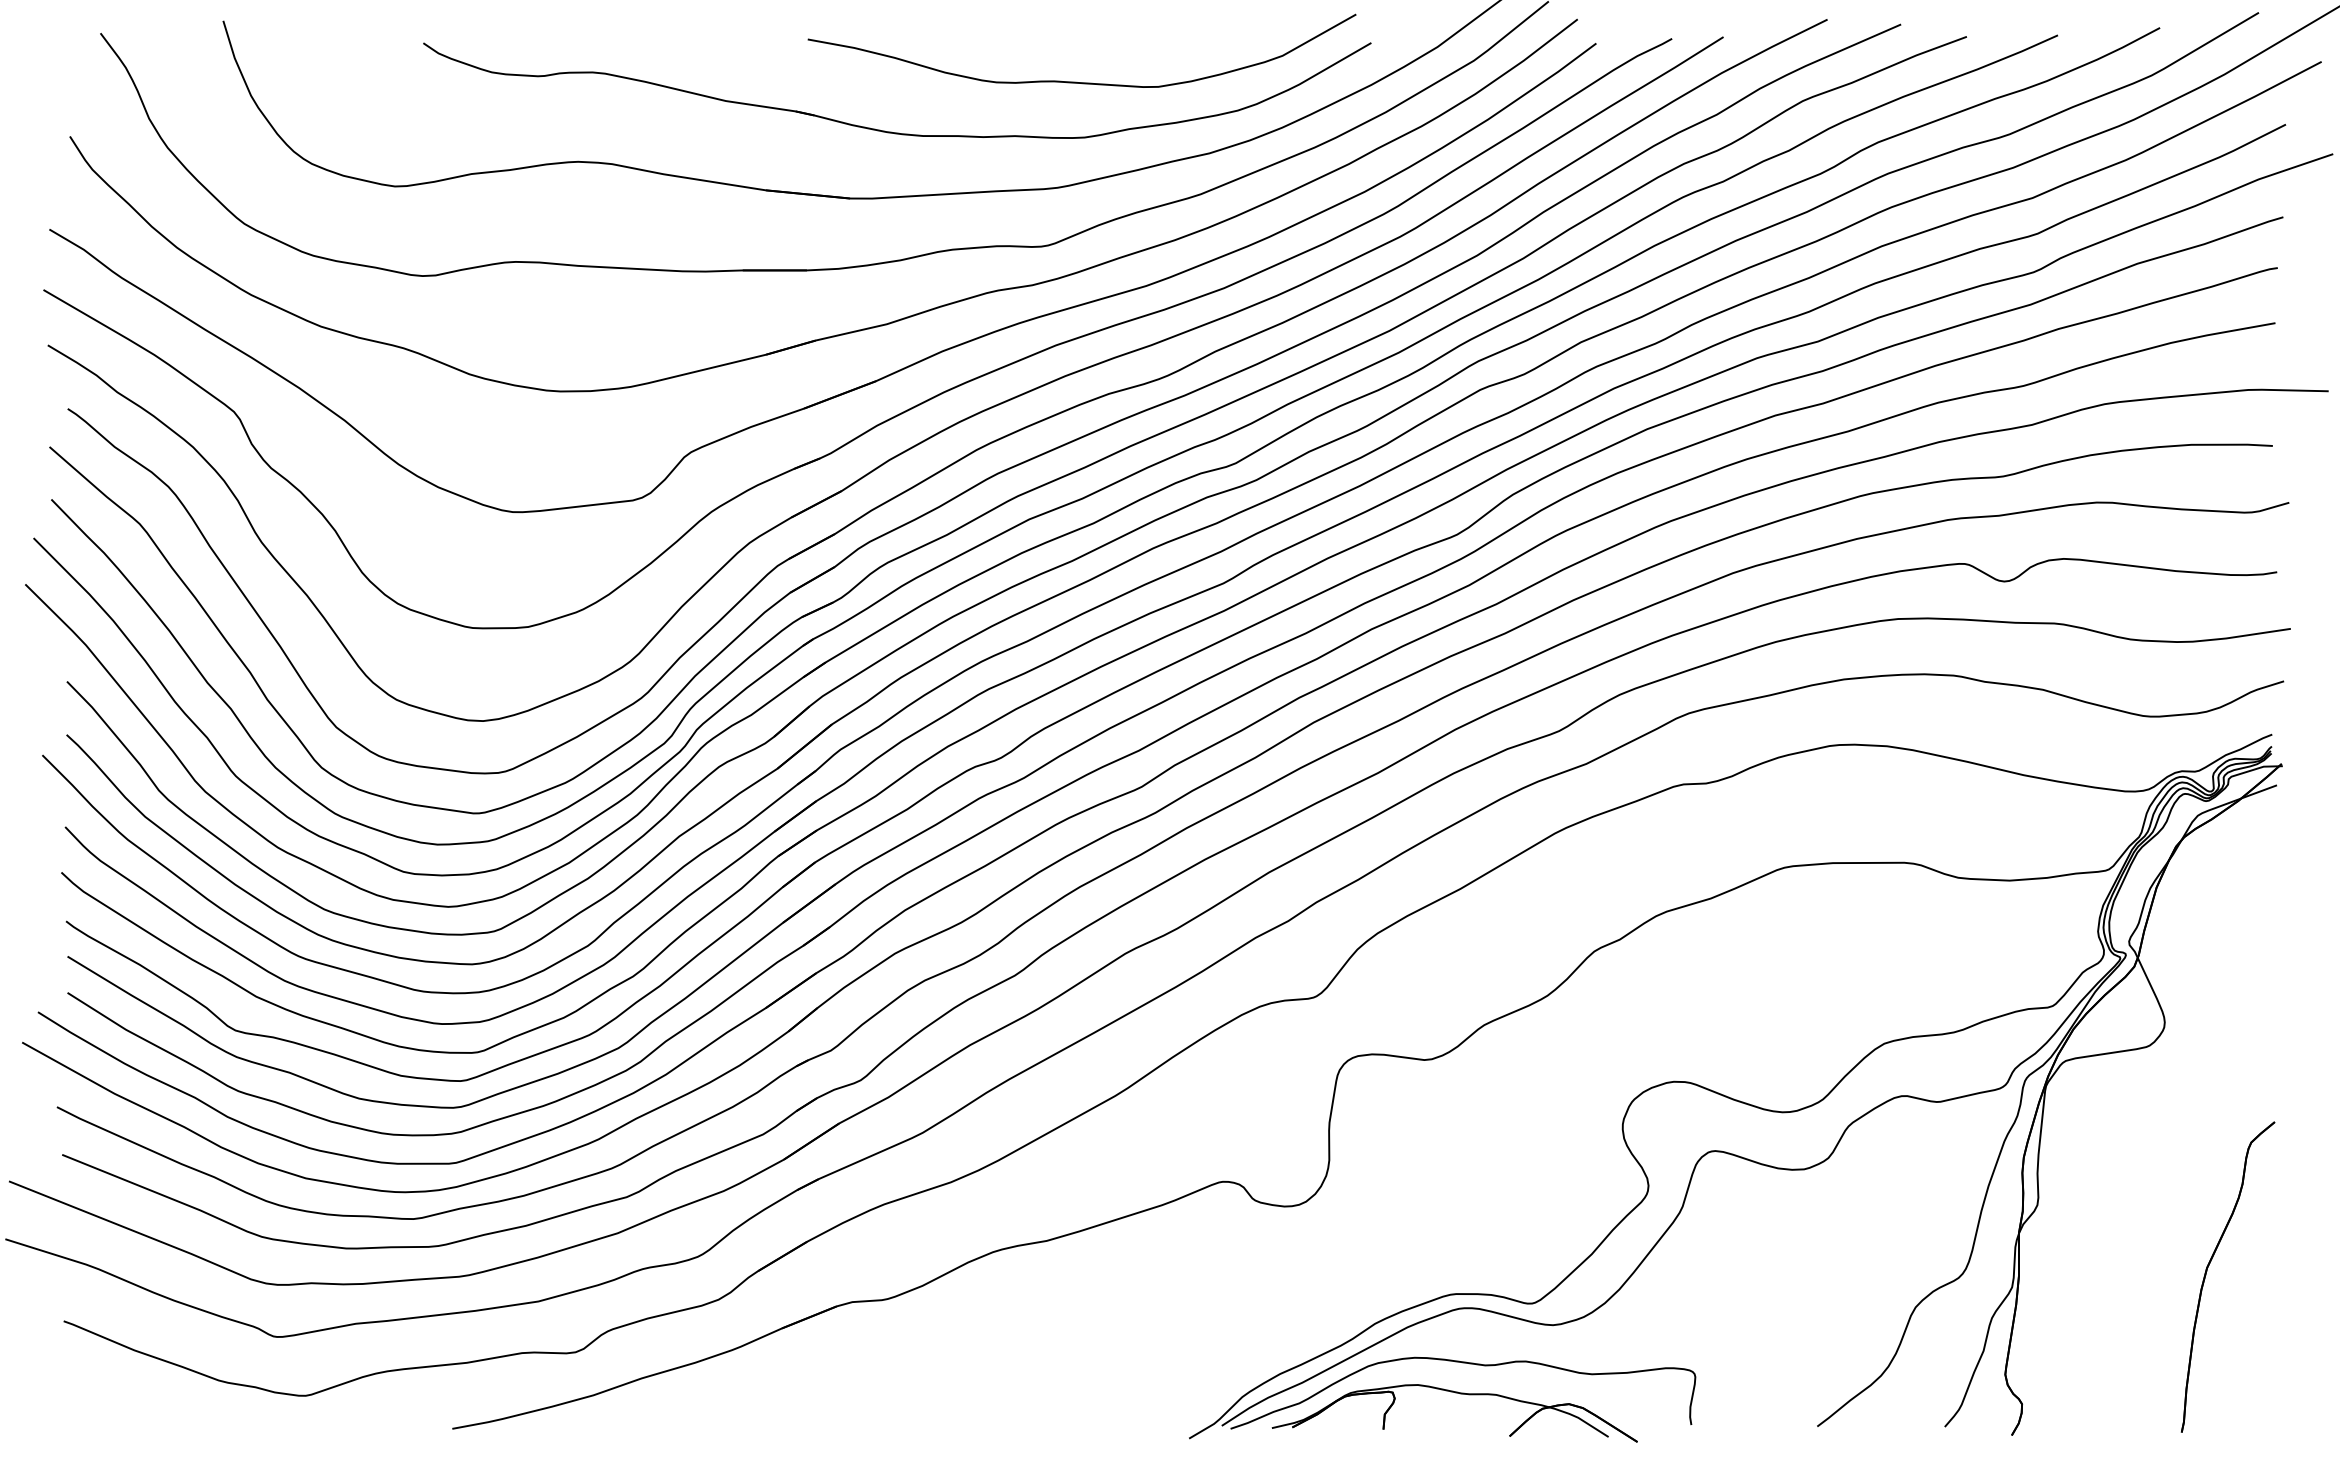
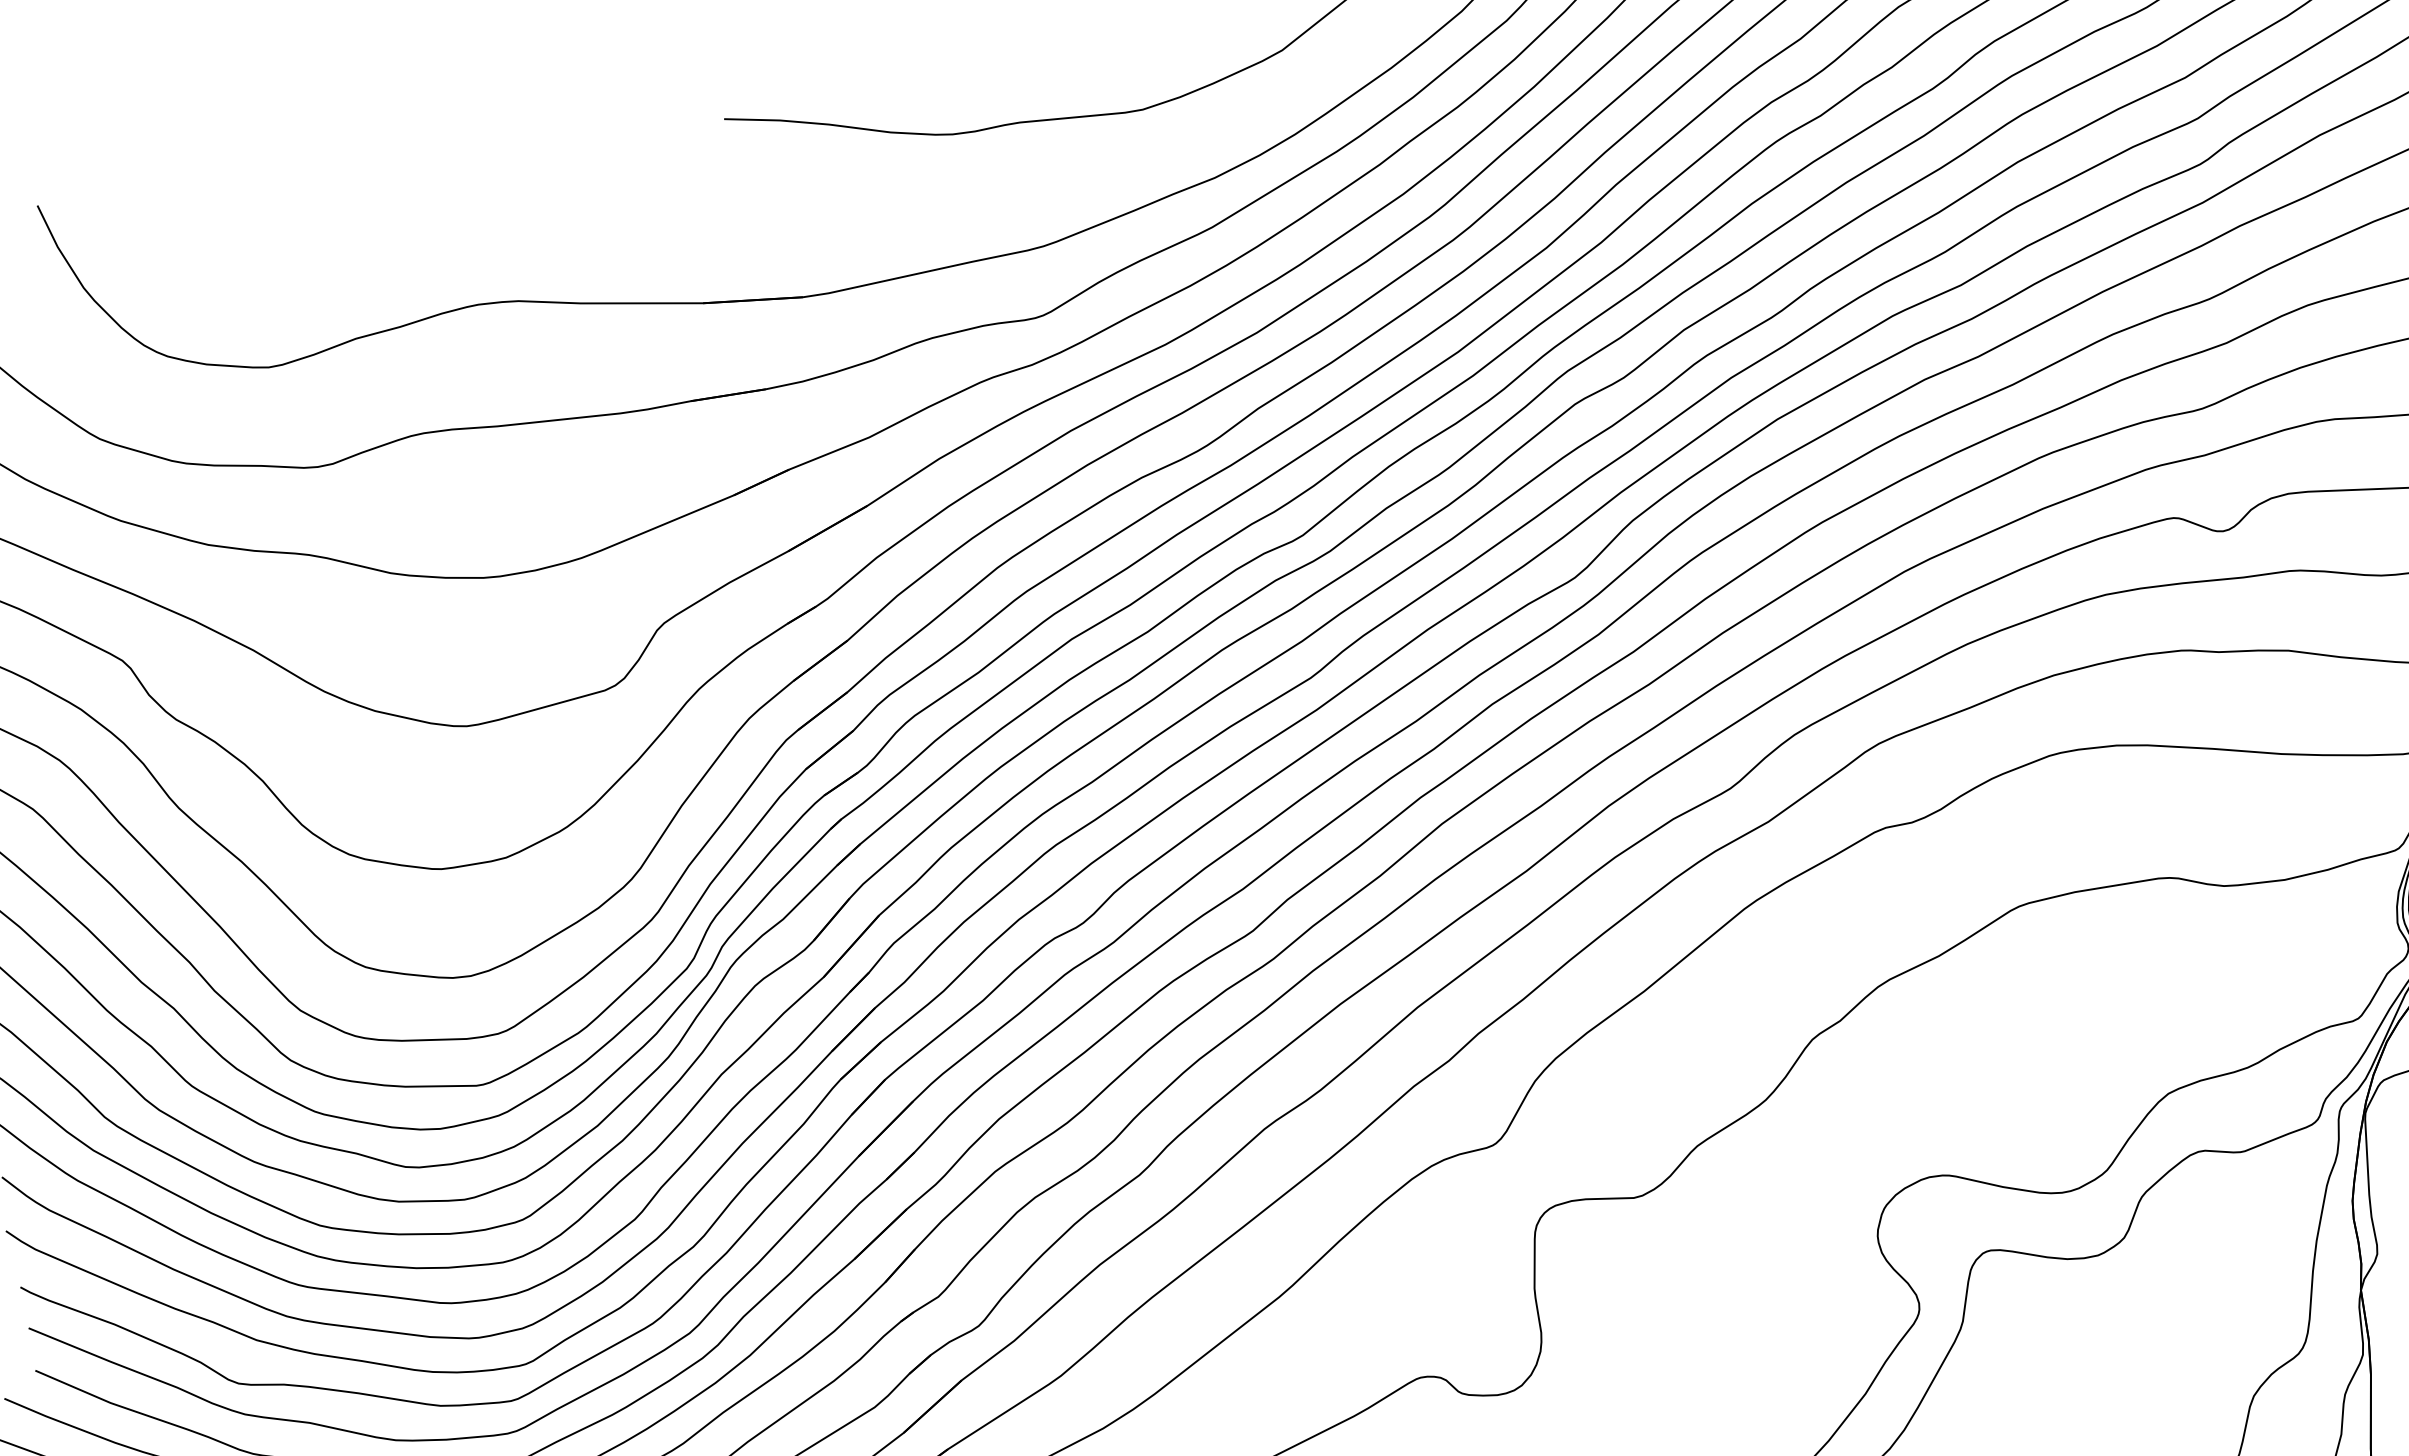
part: (891, 131) -> (839, 211), removed

